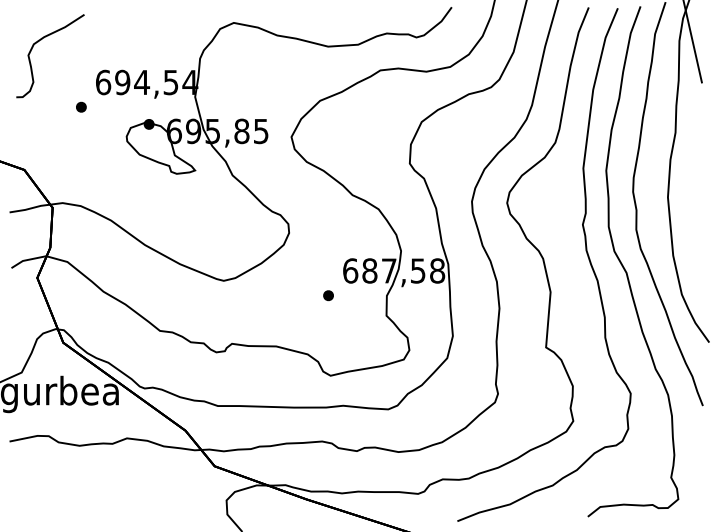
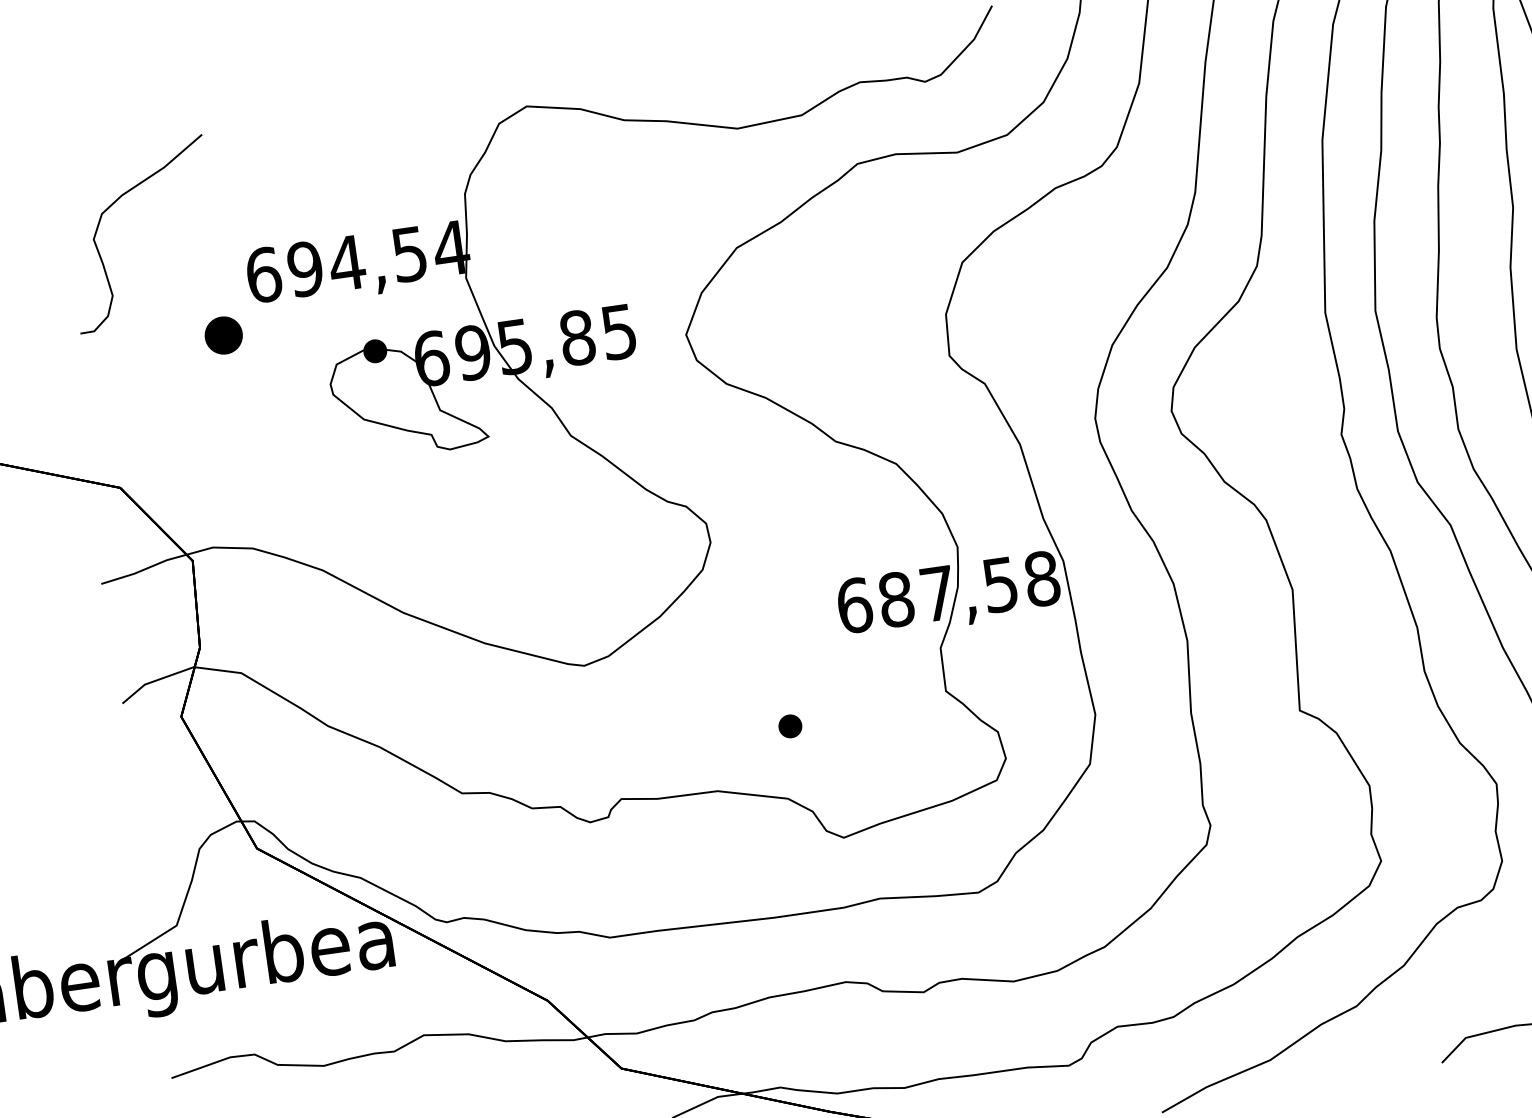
part: (81, 106) -> (223, 333), size x1.6
part: (328, 295) -> (790, 725), moved

